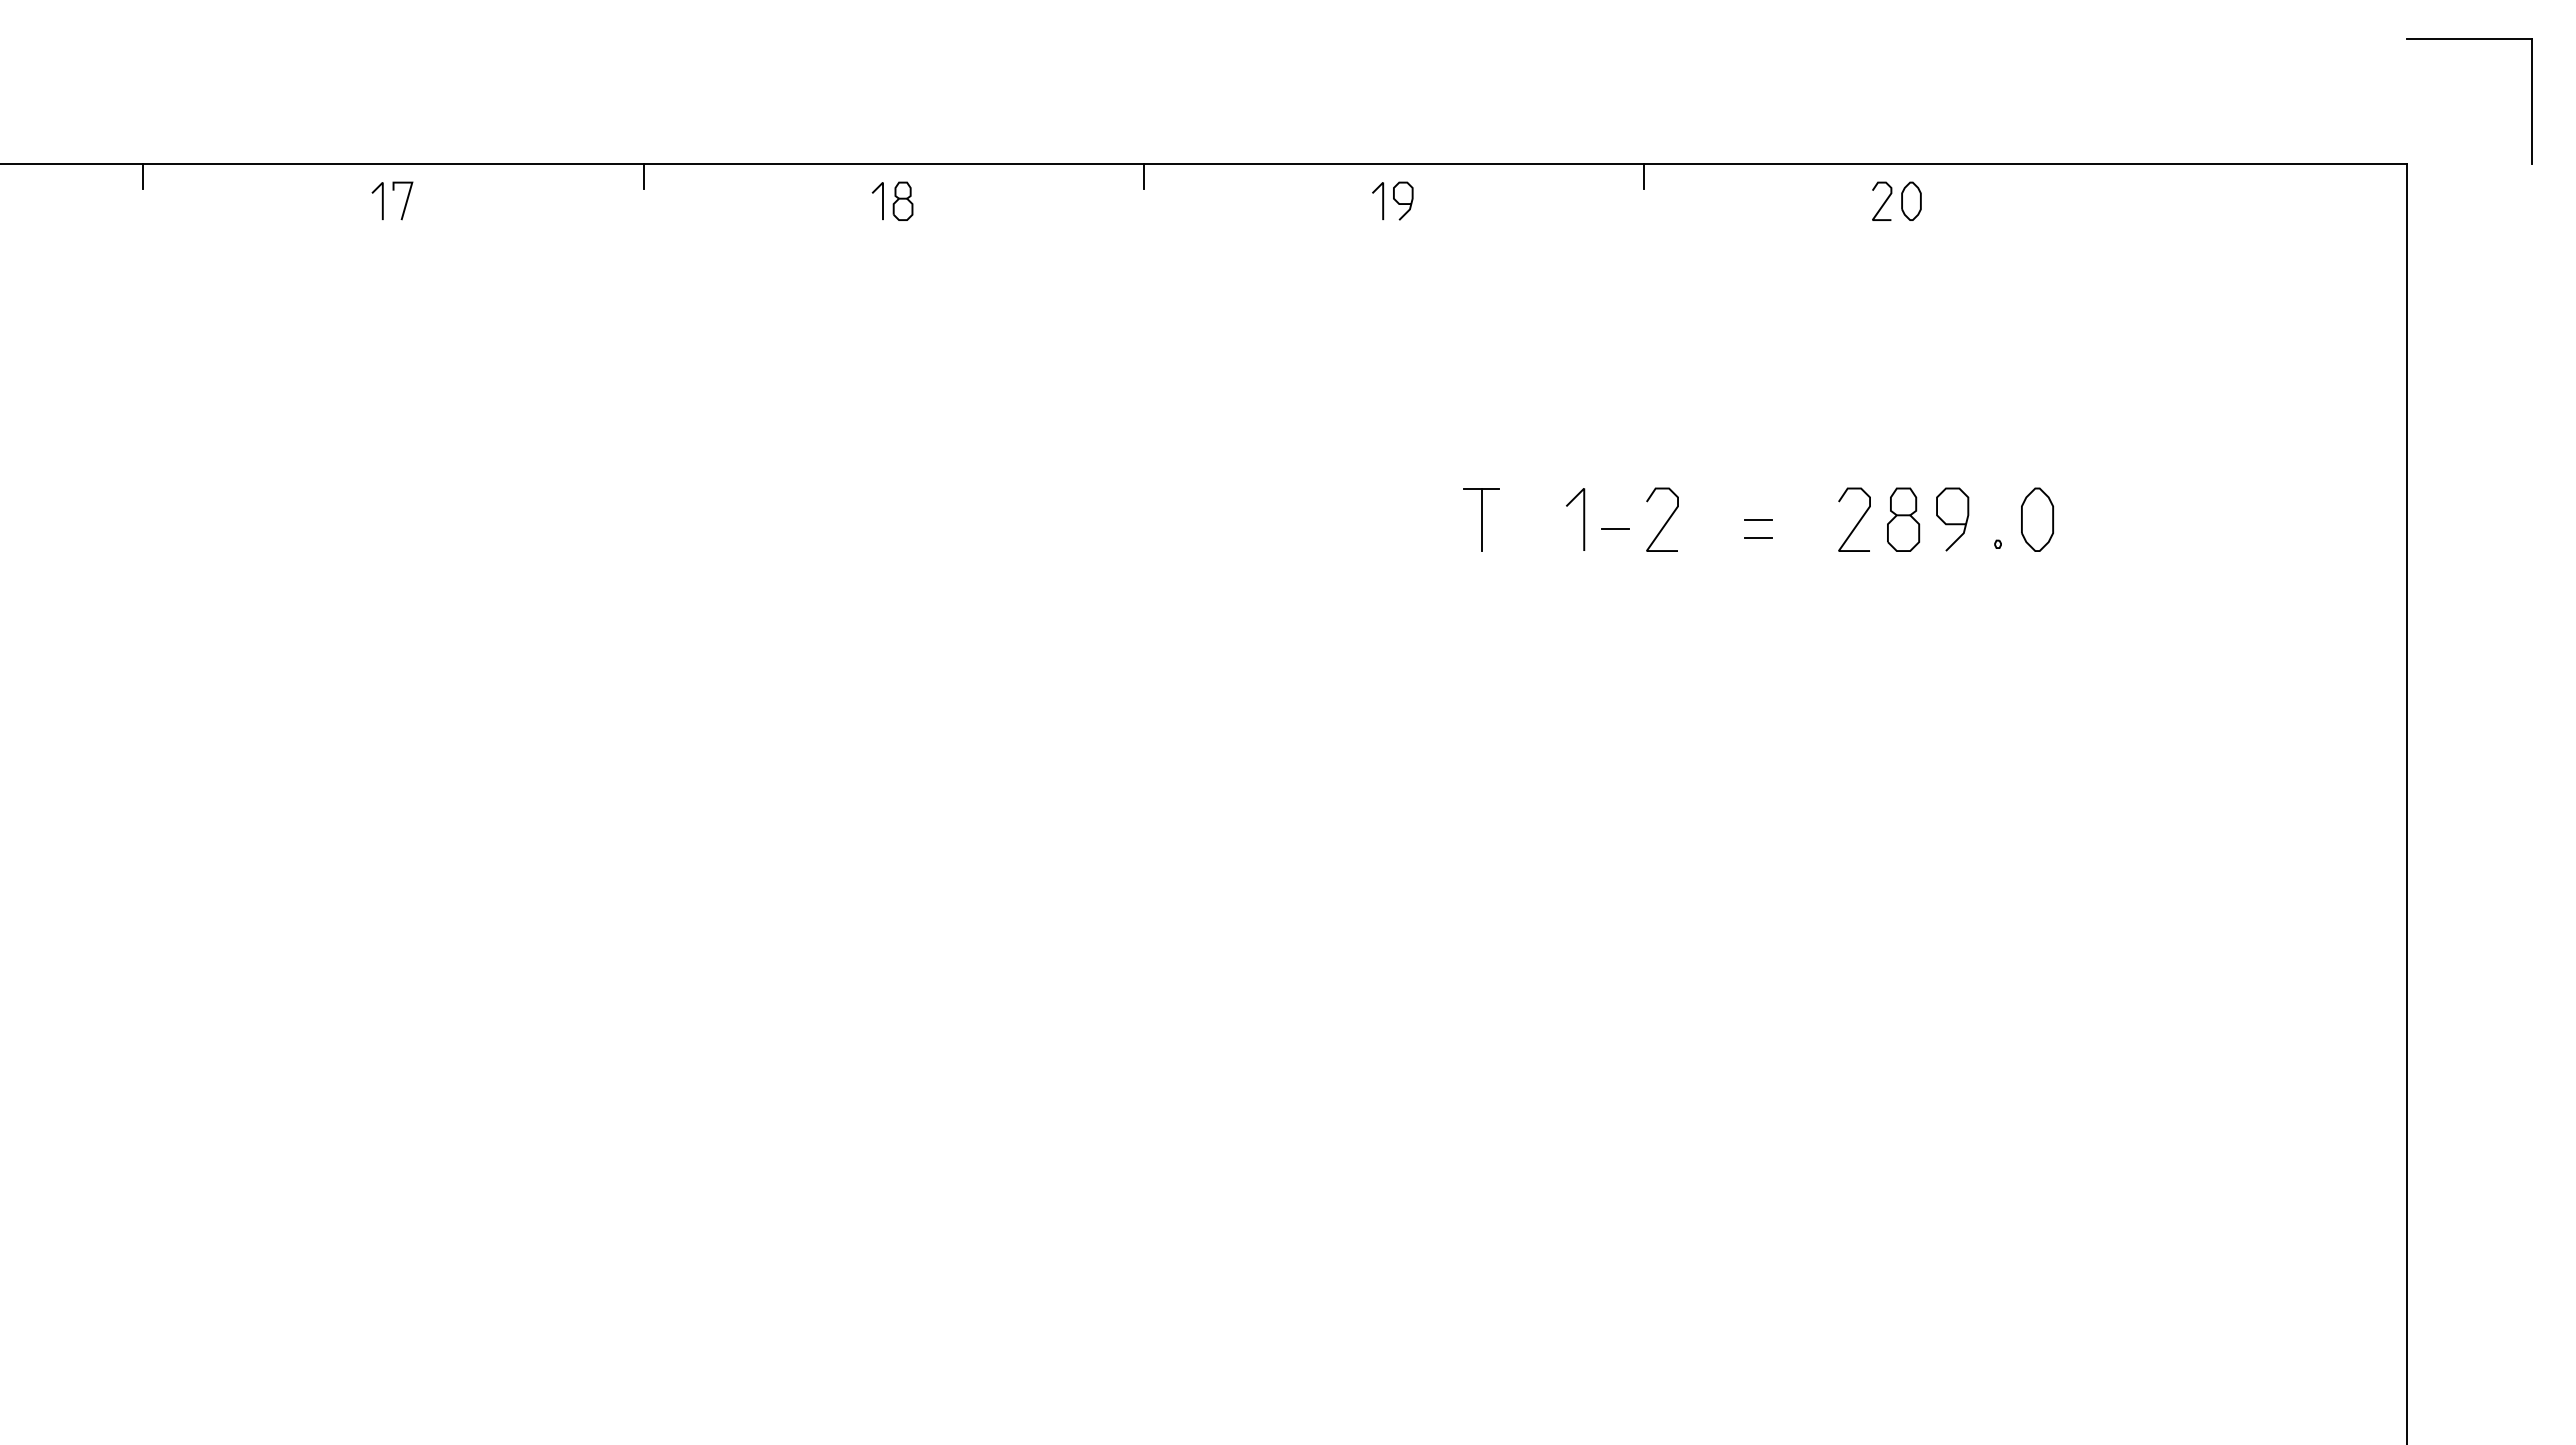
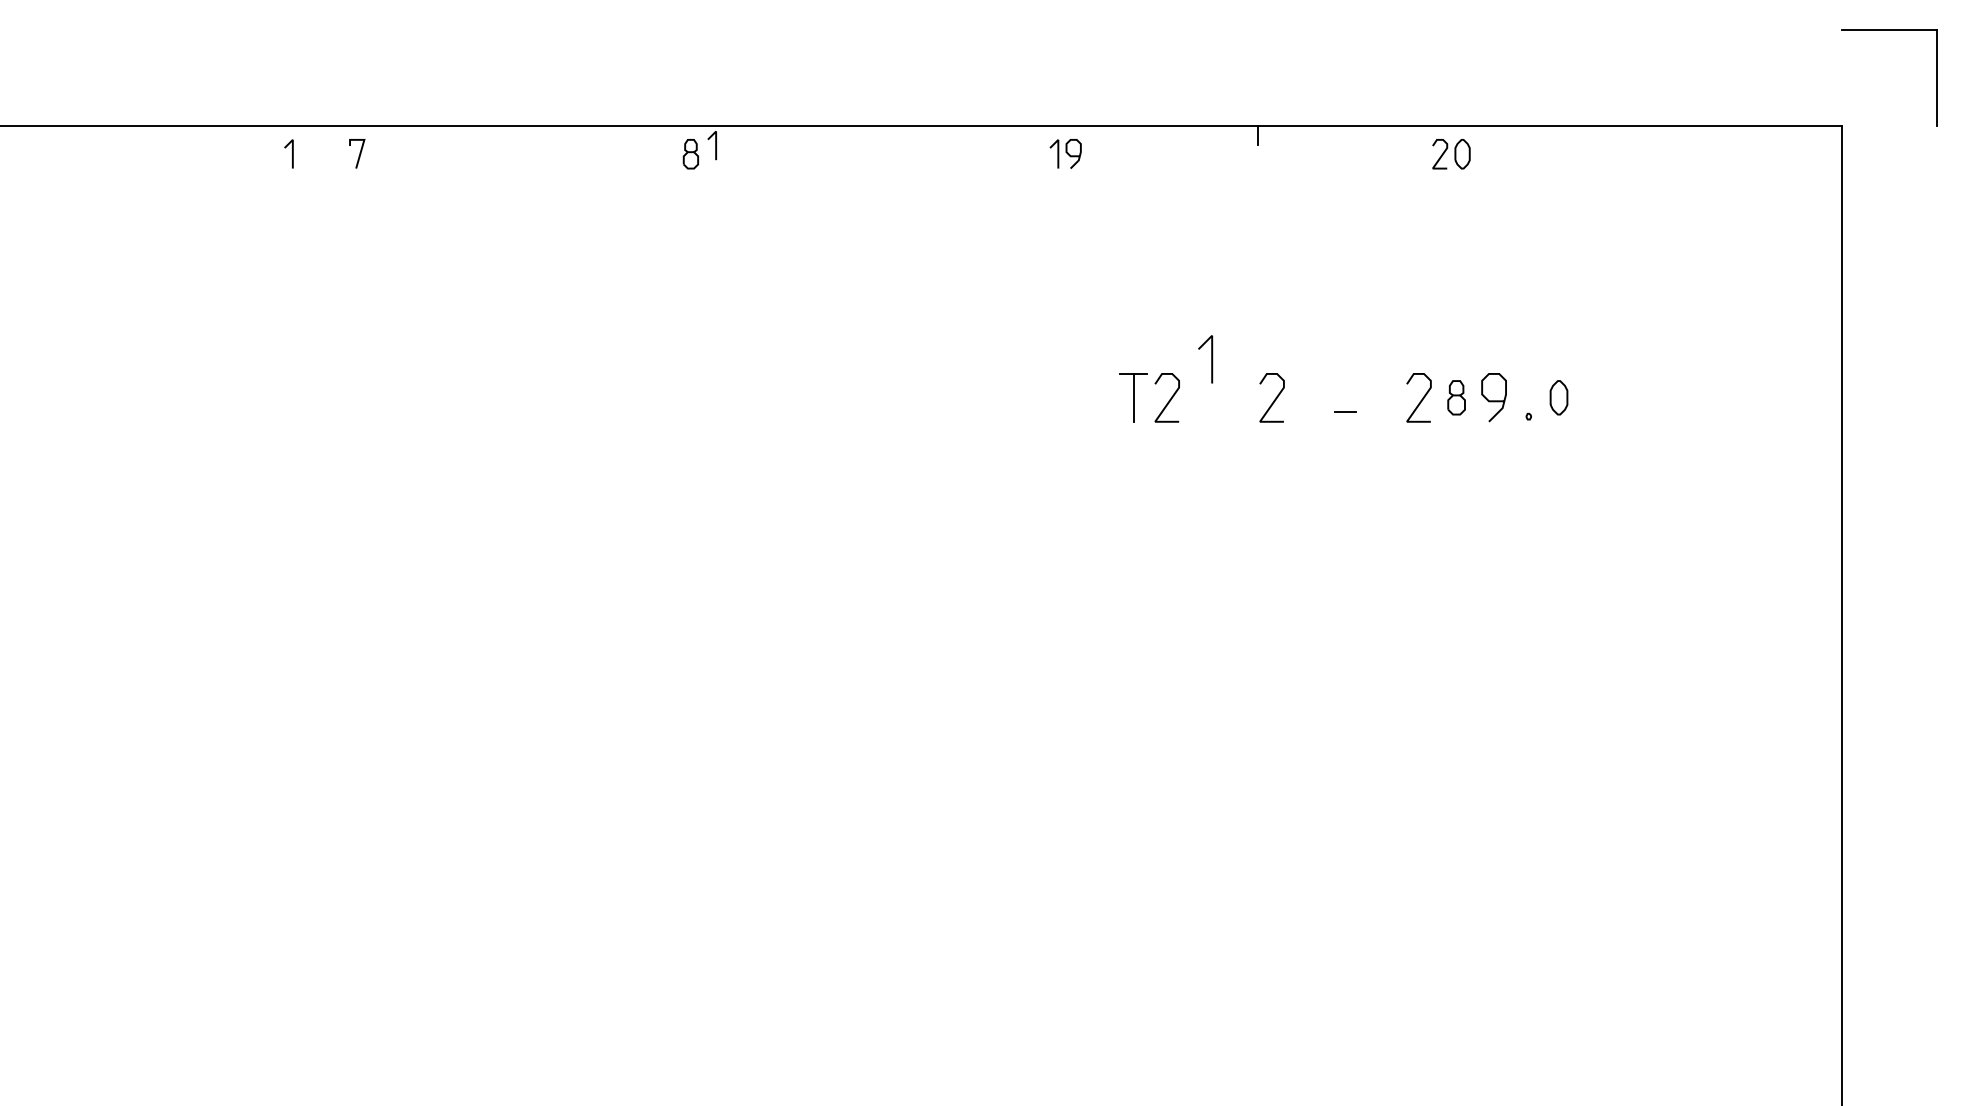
line: (143, 175) -> (109, 134), removed
line: (643, 175) -> (492, 134), removed
line: (1143, 175) -> (874, 134), removed
line: (882, 201) -> (715, 145), moved
line: (405, 202) -> (359, 155), moved
line: (1583, 519) -> (1211, 359), moved
line: (1758, 519) -> (1345, 397), removed
part: (1903, 519) -> (1456, 397), size x0.7
part: (2037, 519) -> (1559, 397), size x0.7
curve: (1528, 522) -> (1169, 399), added
line: (1615, 528) -> (1236, 404), removed

